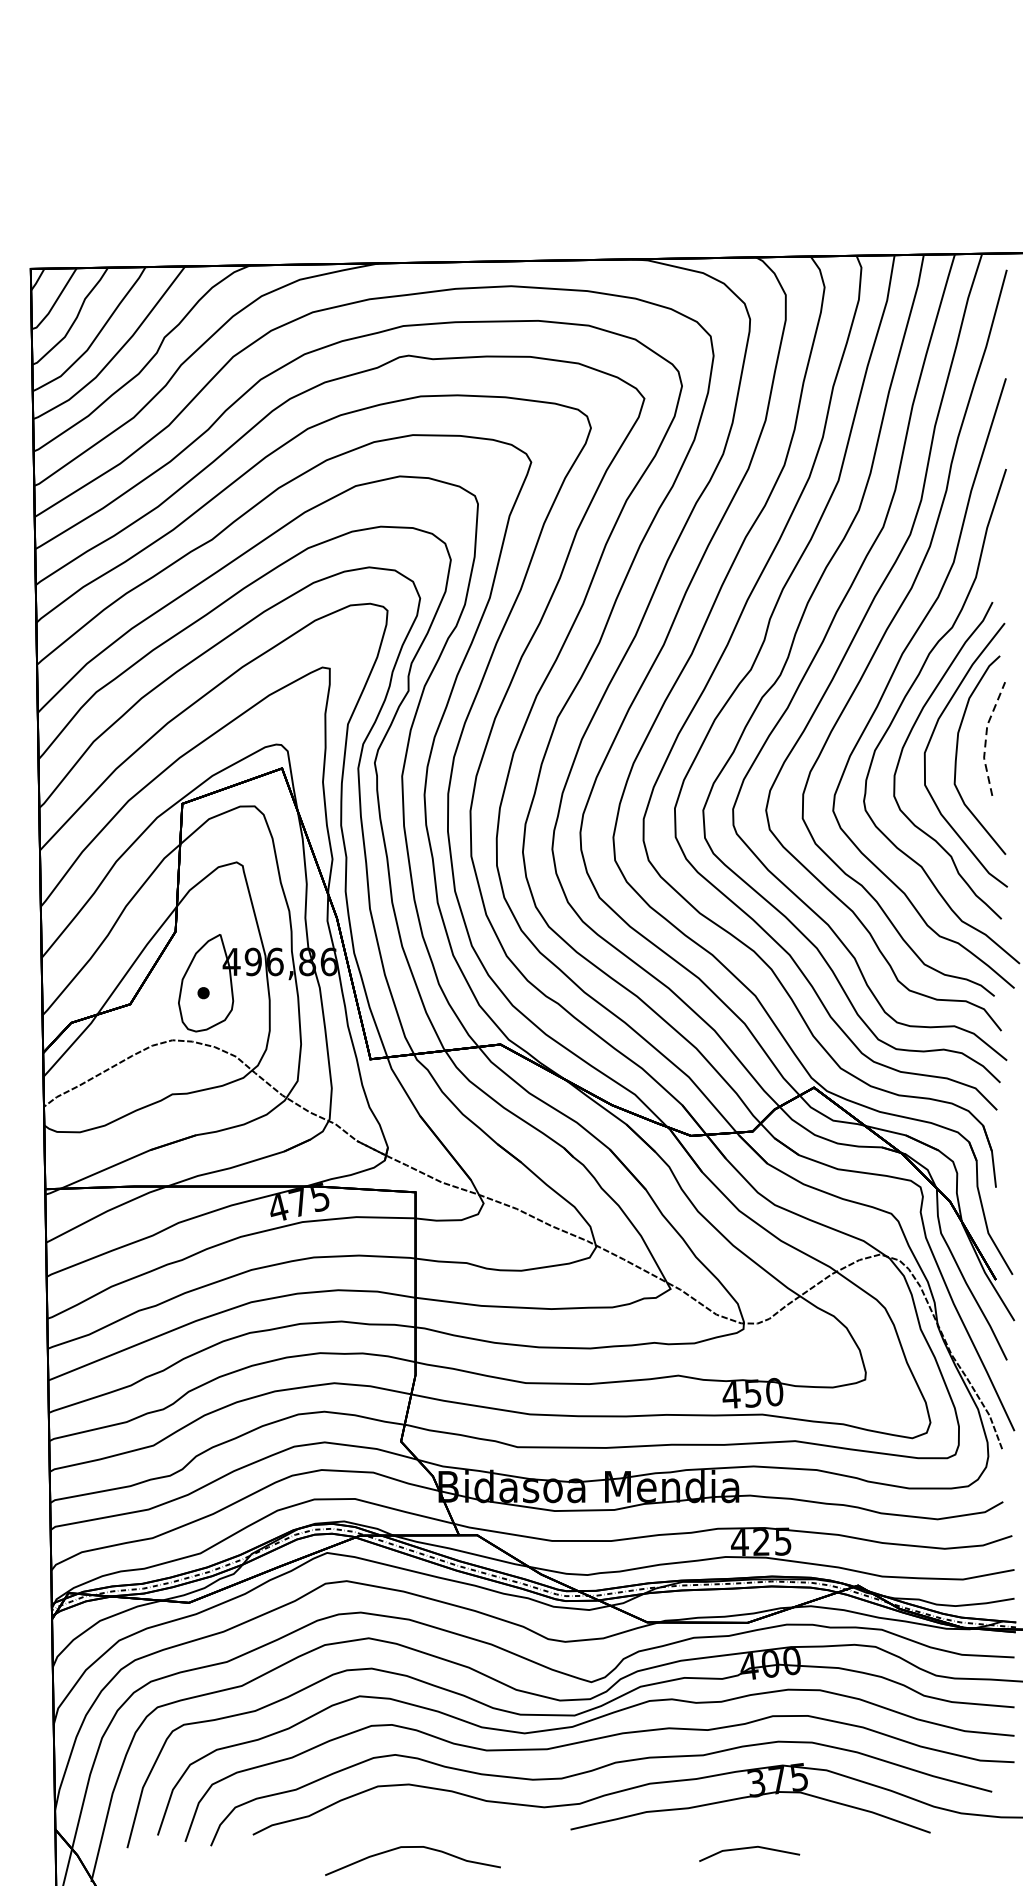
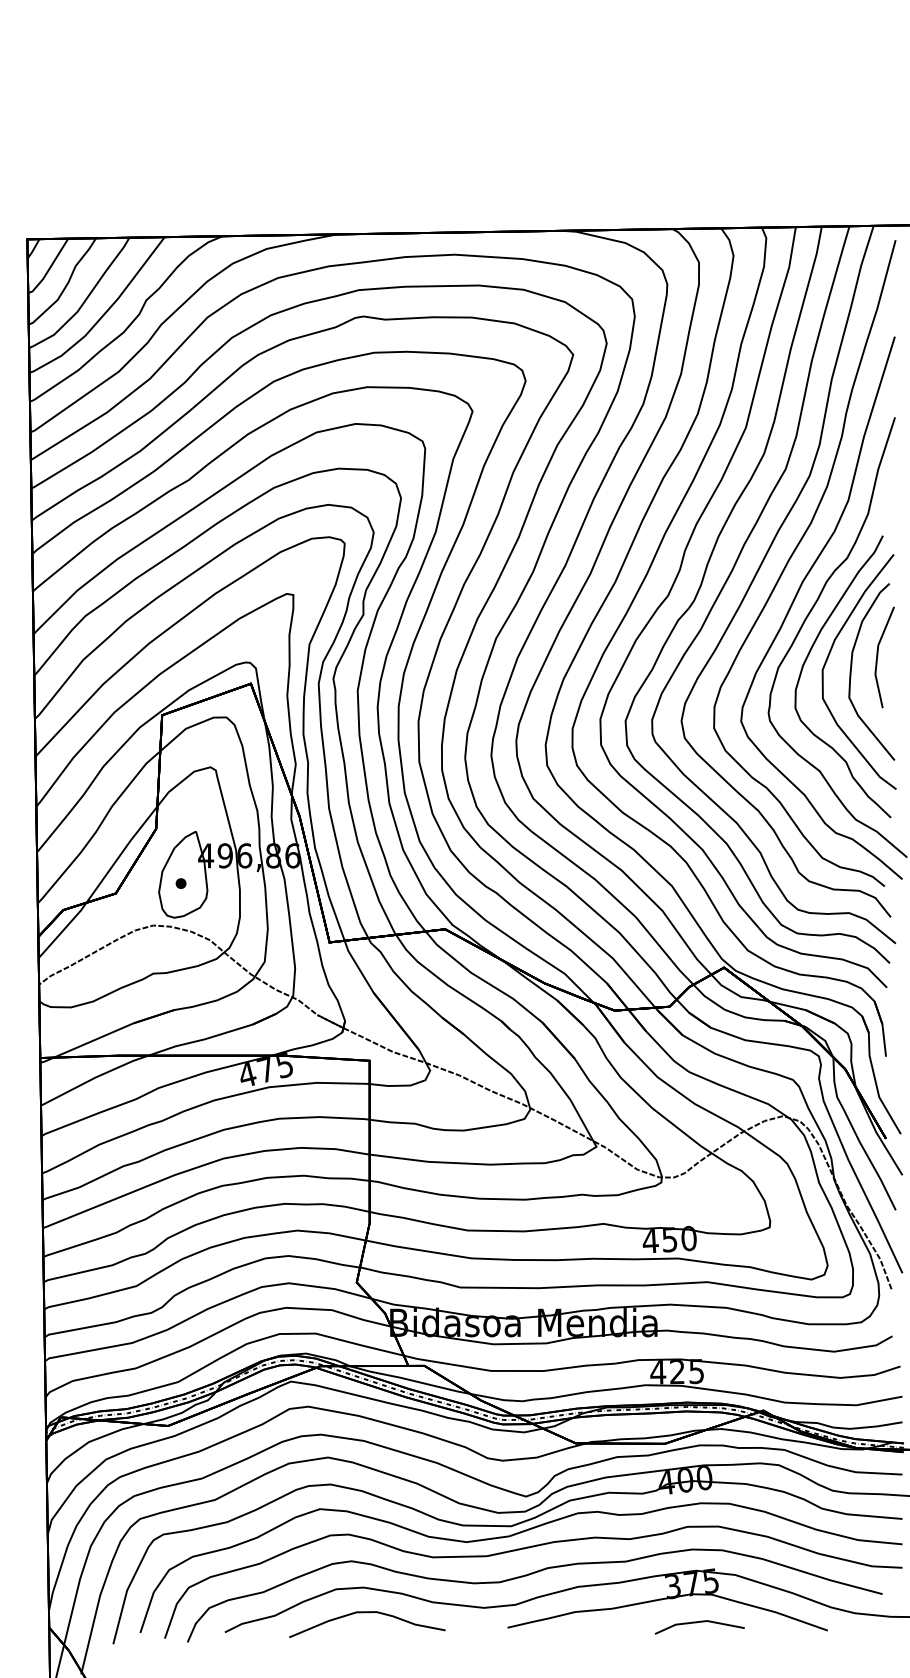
line: (986, 737) -> (877, 656), dashed -> solid
curve: (413, 1848) -> (367, 1613), moved
line: (749, 1848) -> (699, 1622), moved

